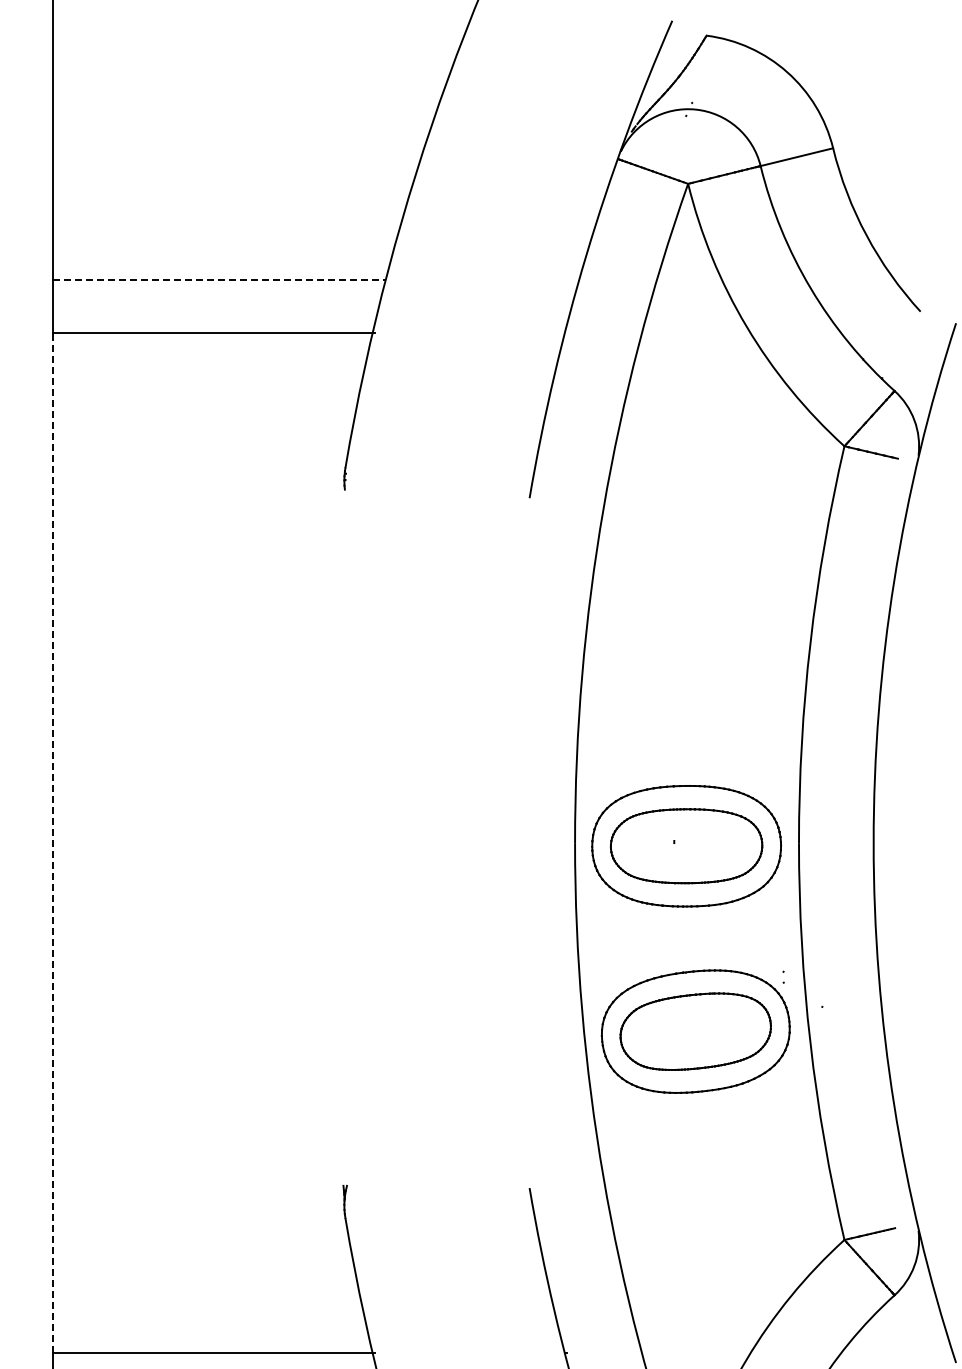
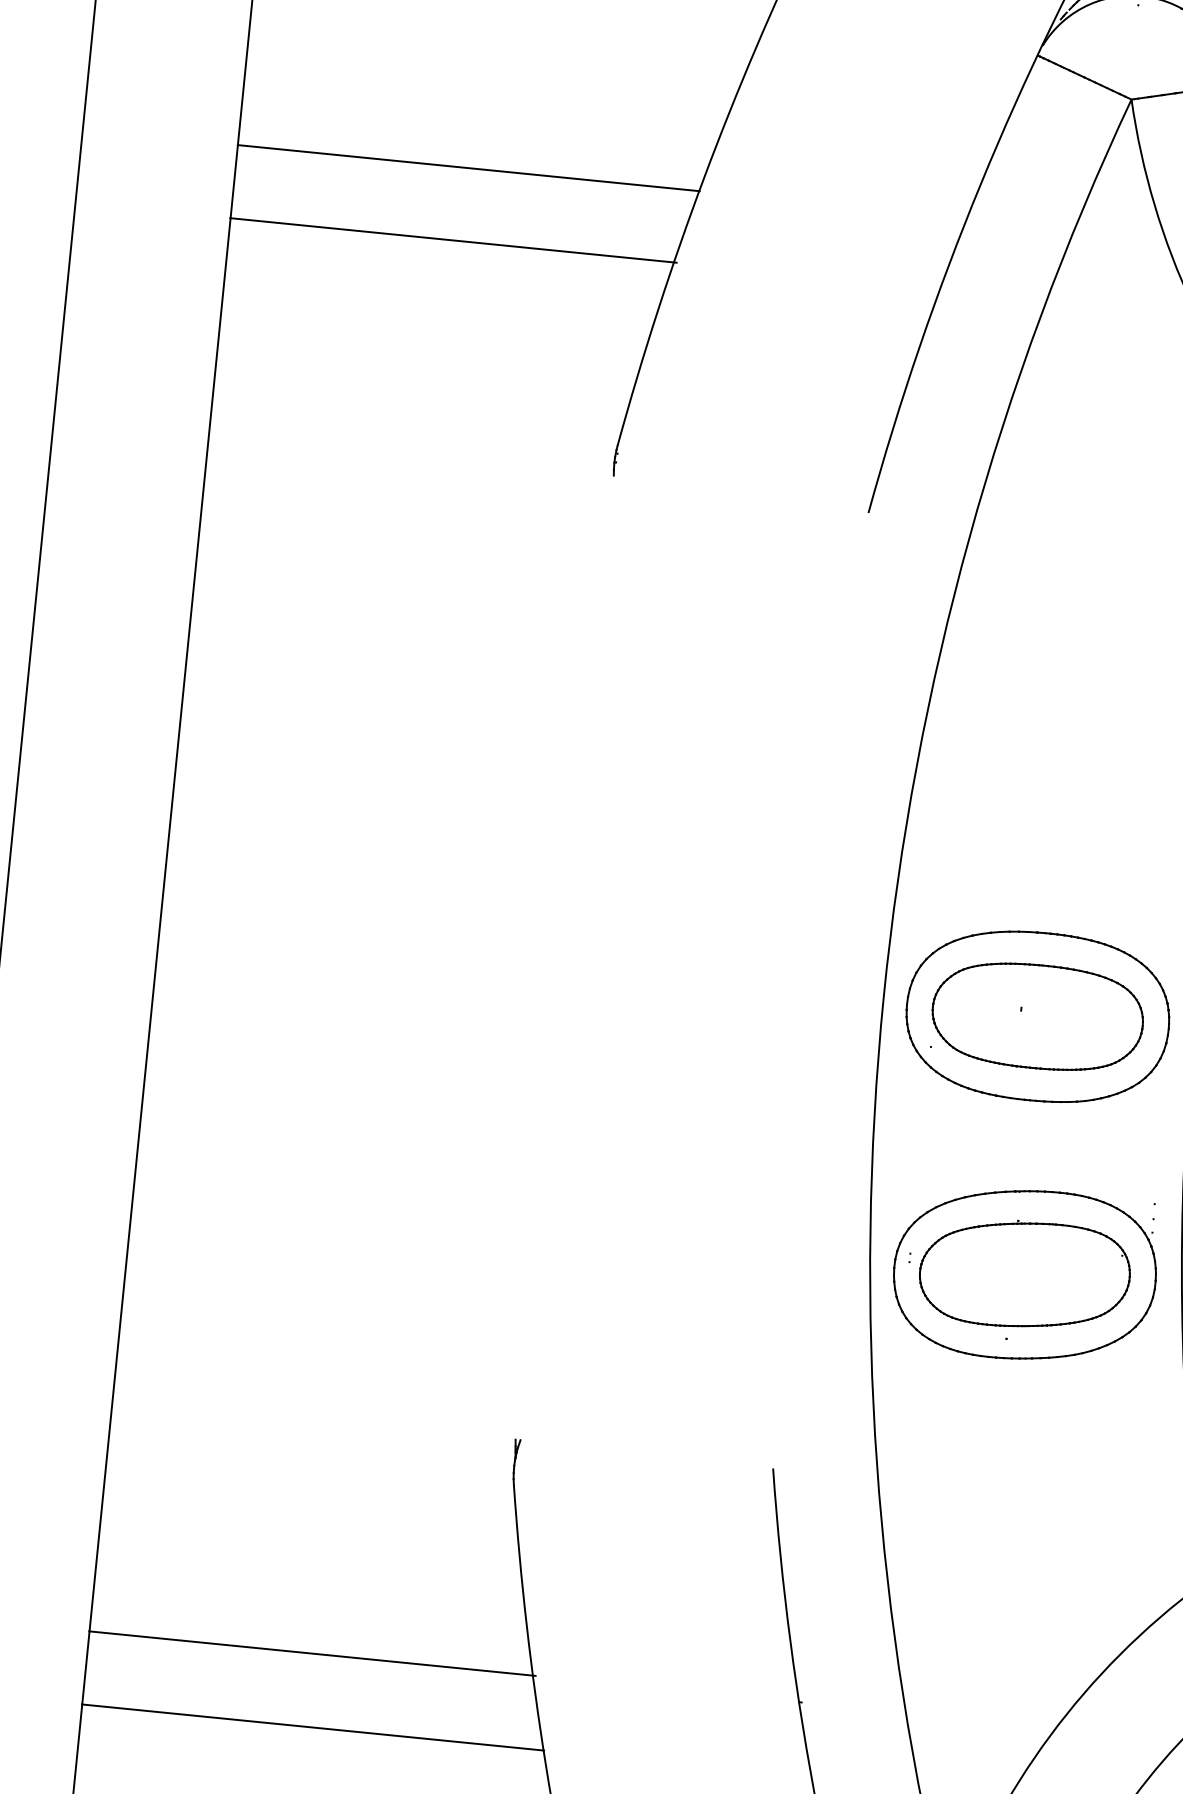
line: (219, 280) -> (469, 168), dashed -> solid
line: (52, 842) -> (160, 923), dashed -> solid

